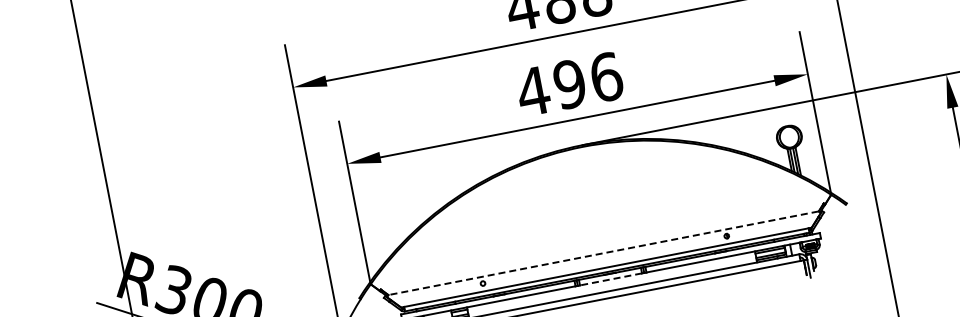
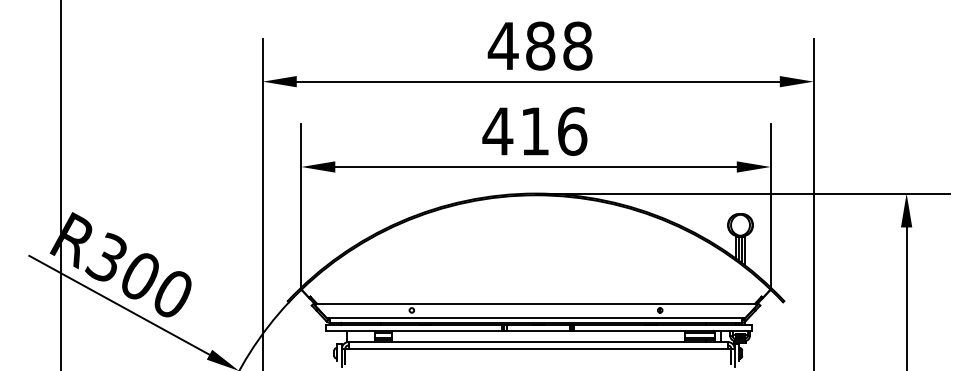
text: (569, 84) -> (534, 131), 496 -> 416
line: (604, 252) -> (536, 303), dashed -> solid
line: (611, 279) -> (538, 330), dashed -> solid

